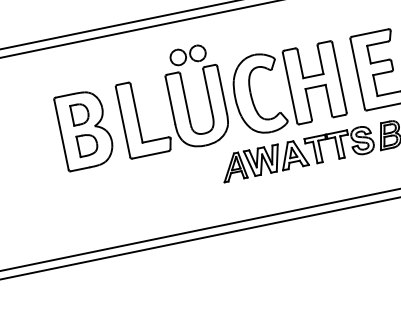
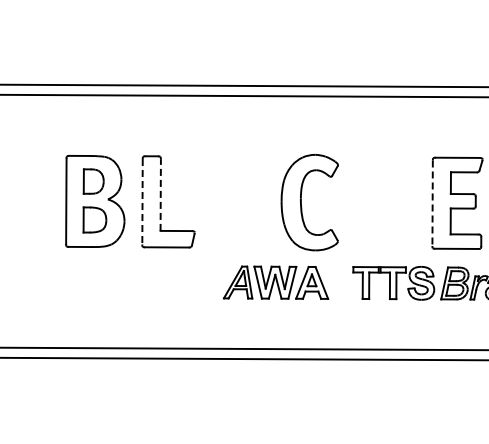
line: (357, 74) -> (432, 203), solid -> dashed
part: (314, 82) -> (379, 202), removed
part: (186, 98) -> (223, 189), removed
line: (136, 114) -> (160, 195), solid -> dashed
line: (123, 121) -> (142, 201), solid -> dashed
part: (263, 160) -> (275, 282), moved

